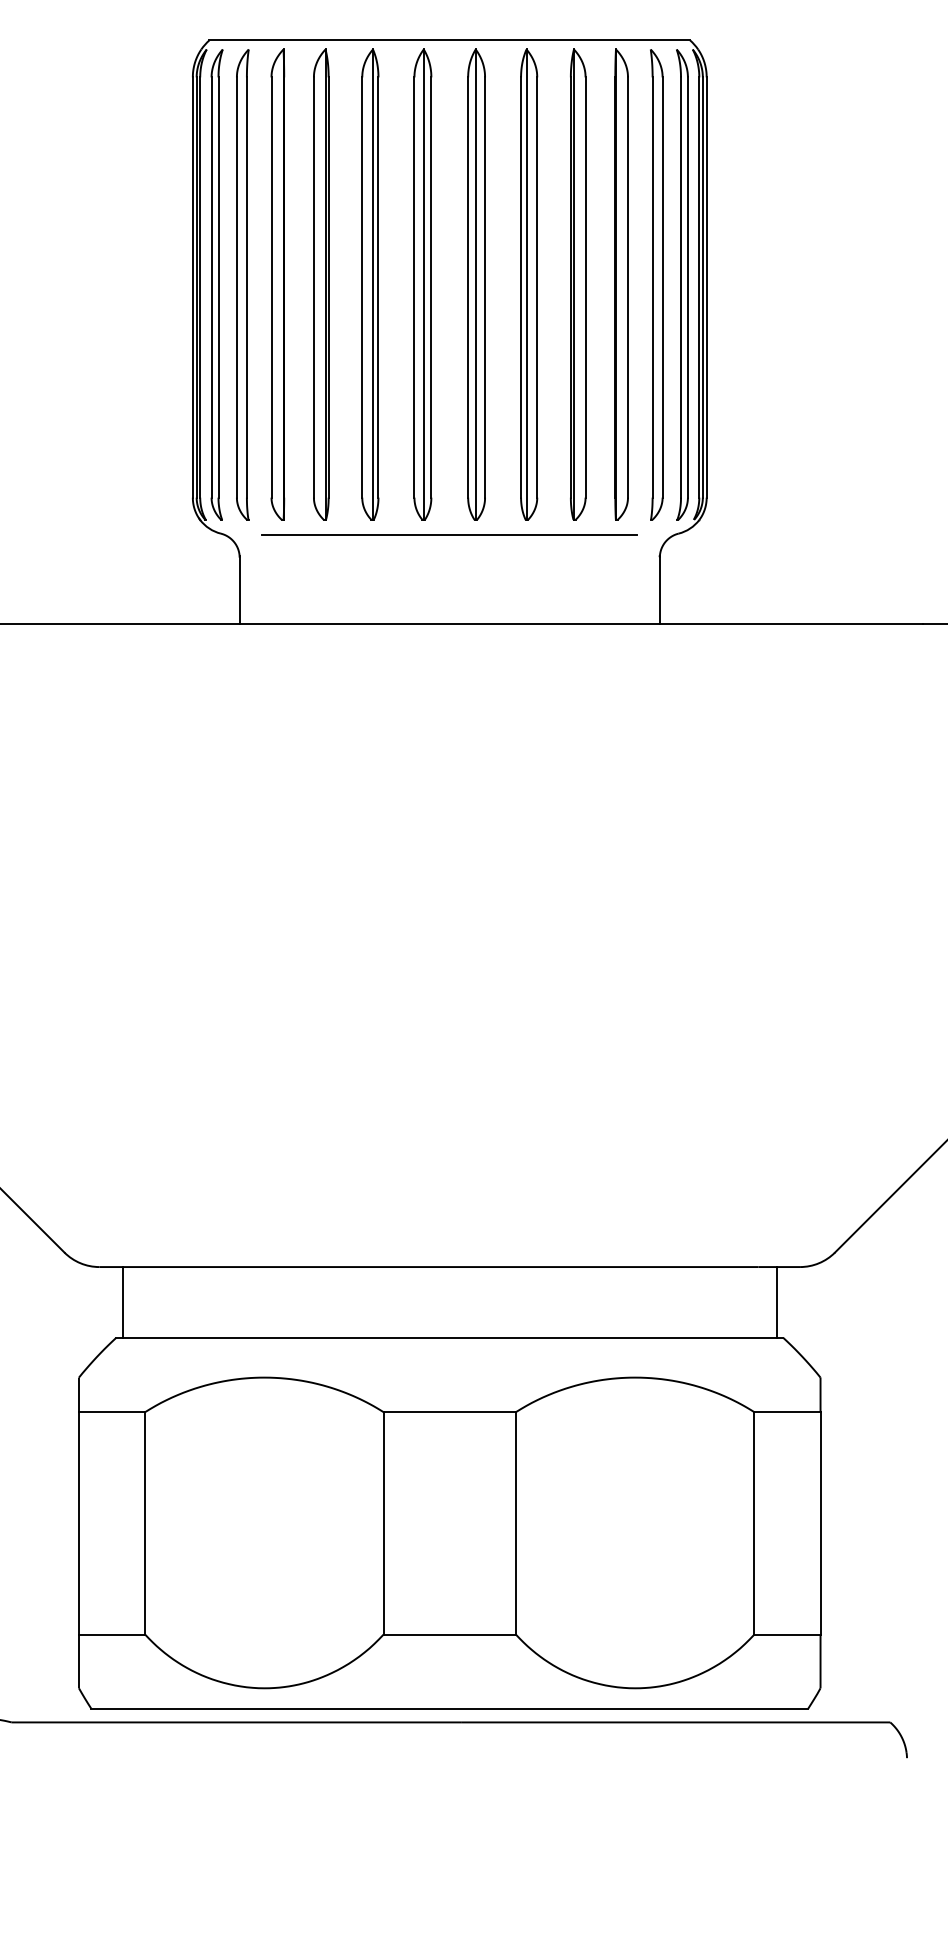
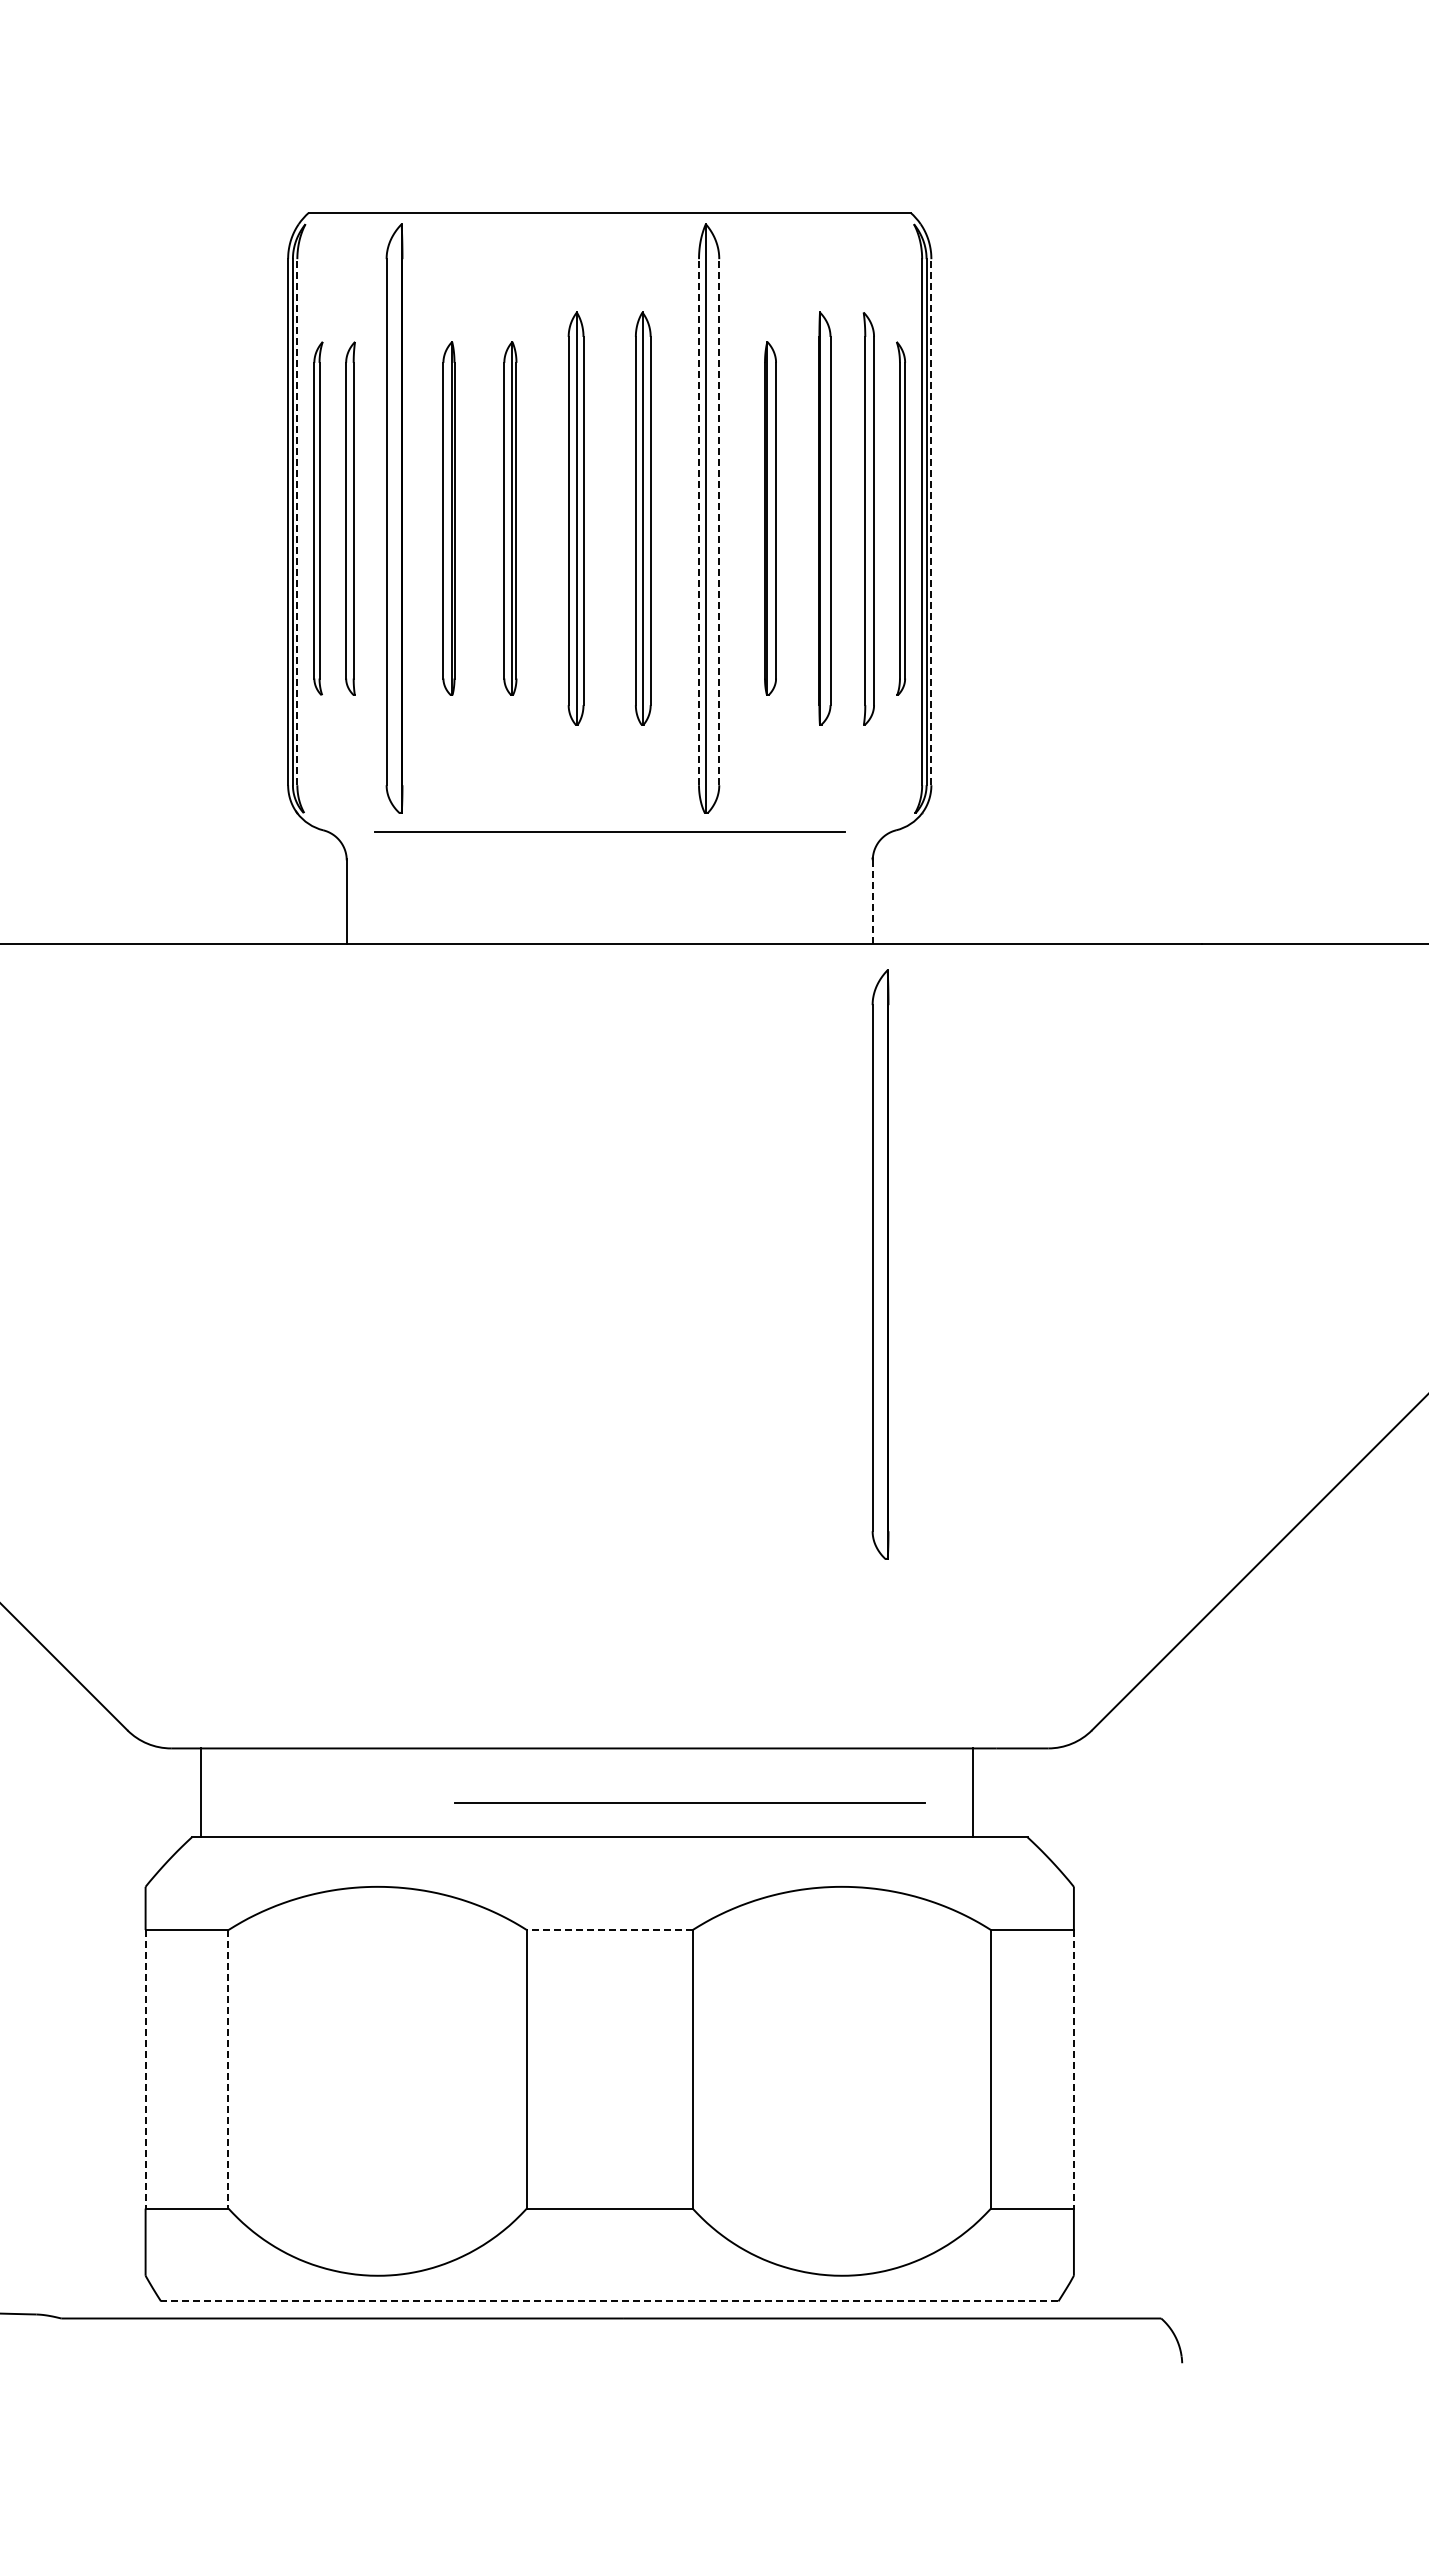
part: (217, 284) -> (318, 518), size x0.6
part: (242, 284) -> (350, 518), size x0.6
part: (320, 284) -> (448, 518), size x0.6
part: (370, 284) -> (510, 518), size x0.6
part: (422, 284) -> (575, 518), size x0.7
part: (475, 284) -> (642, 518), size x0.7
part: (578, 284) -> (770, 518), size x0.6
part: (621, 284) -> (824, 518), size x0.7
part: (656, 284) -> (868, 518), size x0.7
part: (682, 284) -> (900, 518), size x0.6
line: (200, 286) -> (297, 521), solid -> dashed
line: (521, 286) -> (699, 521), solid -> dashed
line: (537, 286) -> (719, 521), solid -> dashed
line: (706, 286) -> (931, 521), solid -> dashed
line: (659, 590) -> (872, 901), solid -> dashed
part: (666, 880) -> (880, 1264), added
line: (776, 1302) -> (972, 1792), moved
line: (513, 1310) -> (689, 1802), added
line: (449, 1412) -> (609, 1930), solid -> dashed
line: (78, 1523) -> (145, 2069), solid -> dashed
line: (145, 1523) -> (228, 2069), solid -> dashed
line: (820, 1523) -> (1073, 2069), solid -> dashed
line: (449, 1708) -> (609, 2301), solid -> dashed

